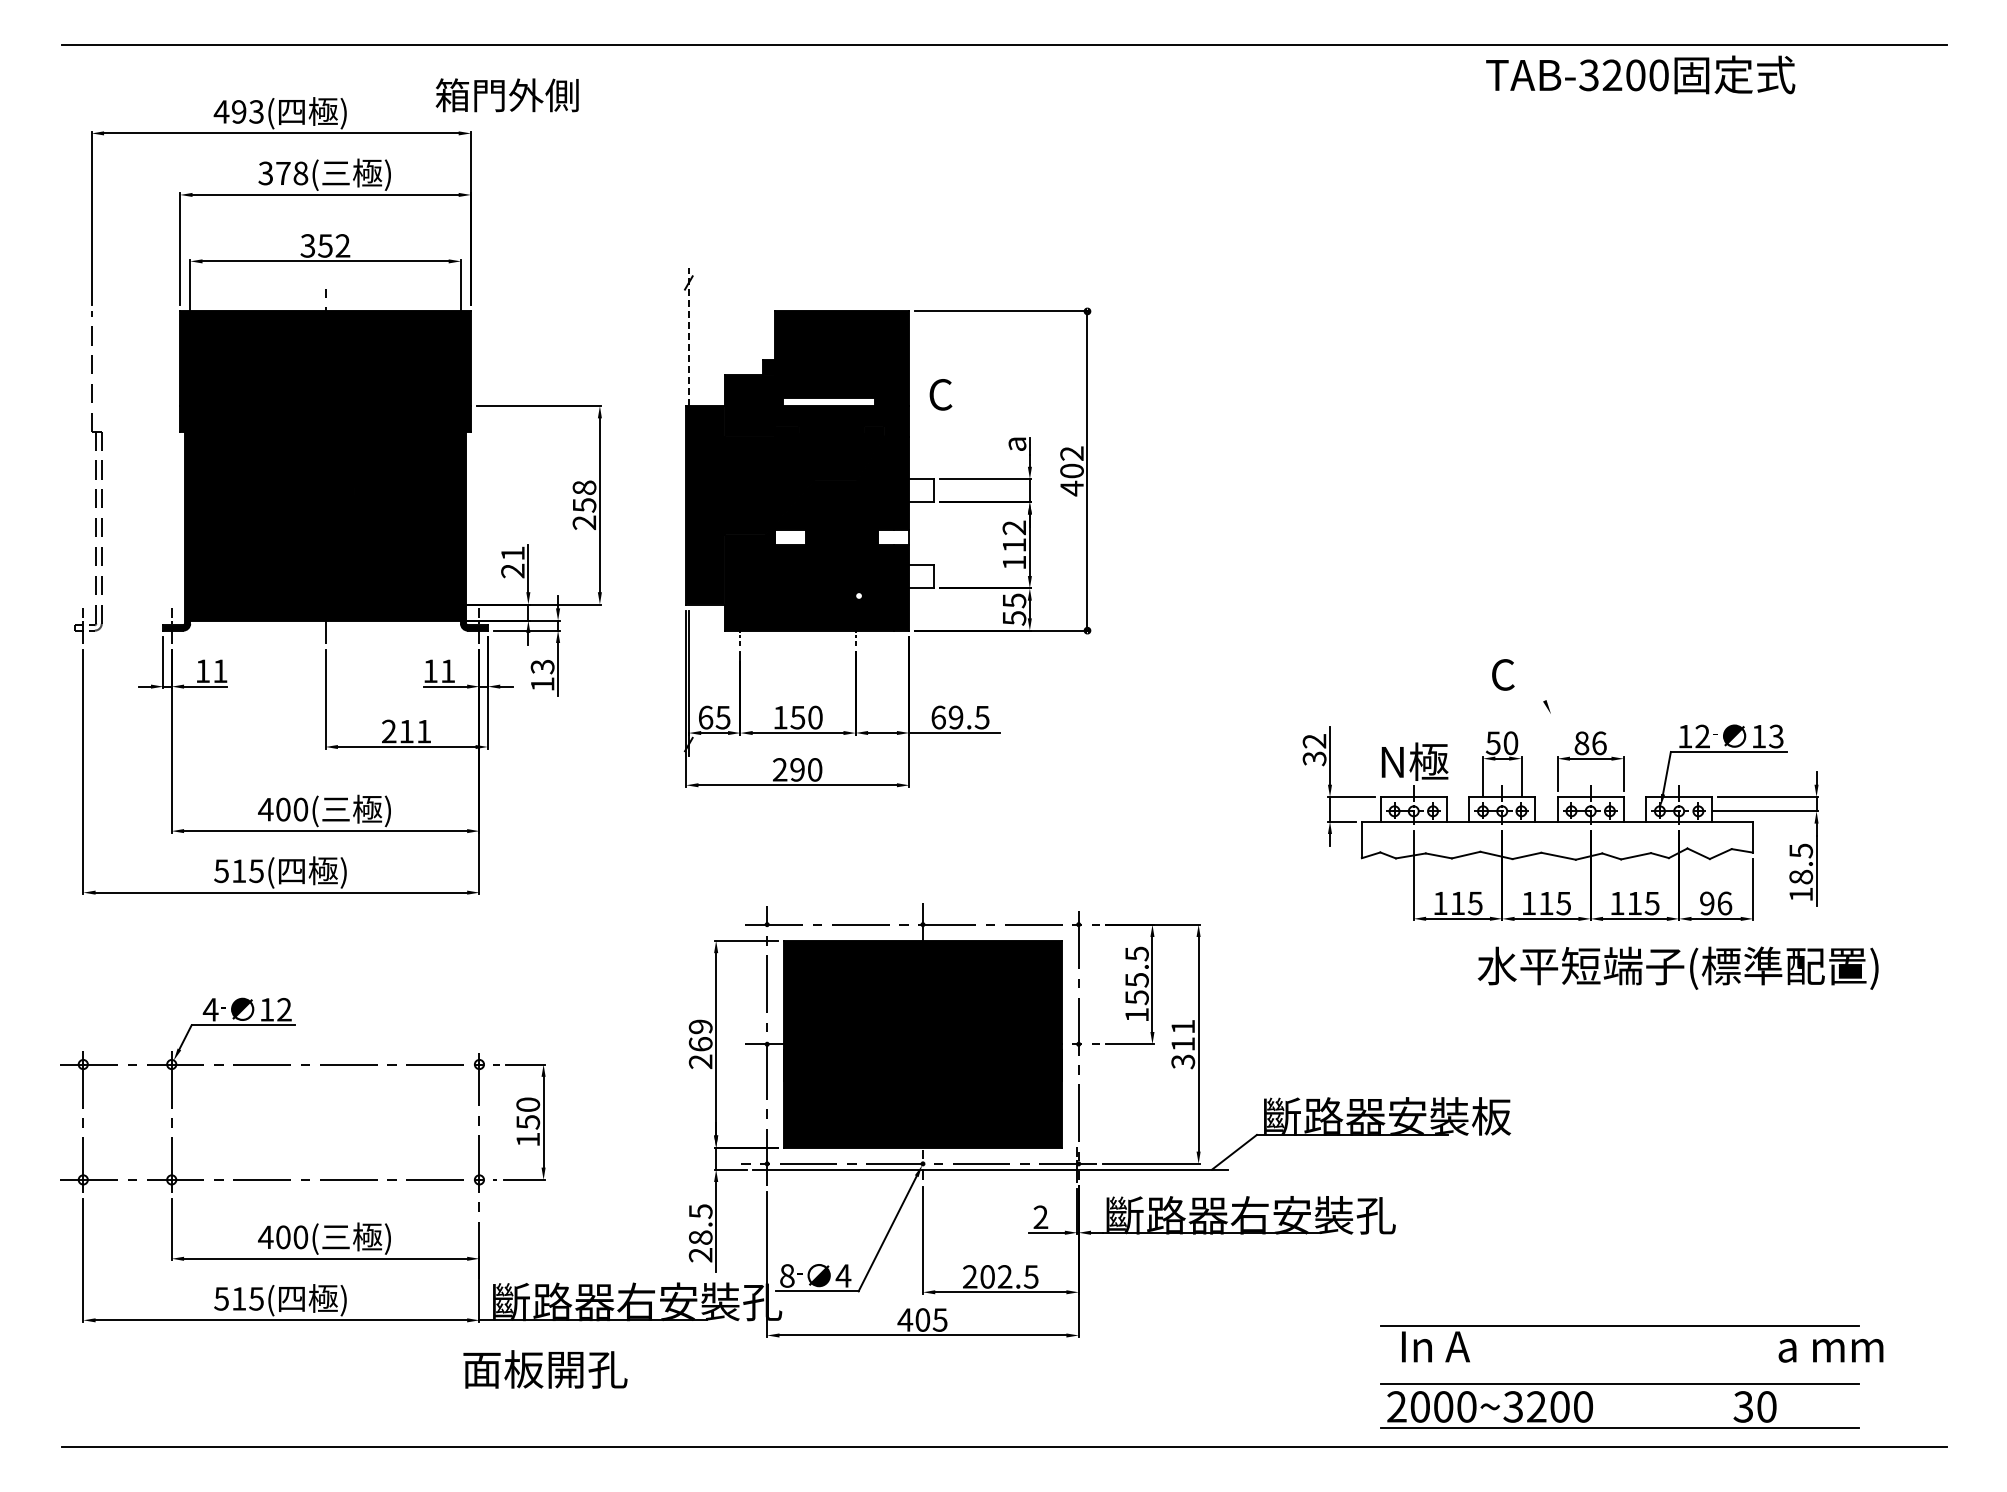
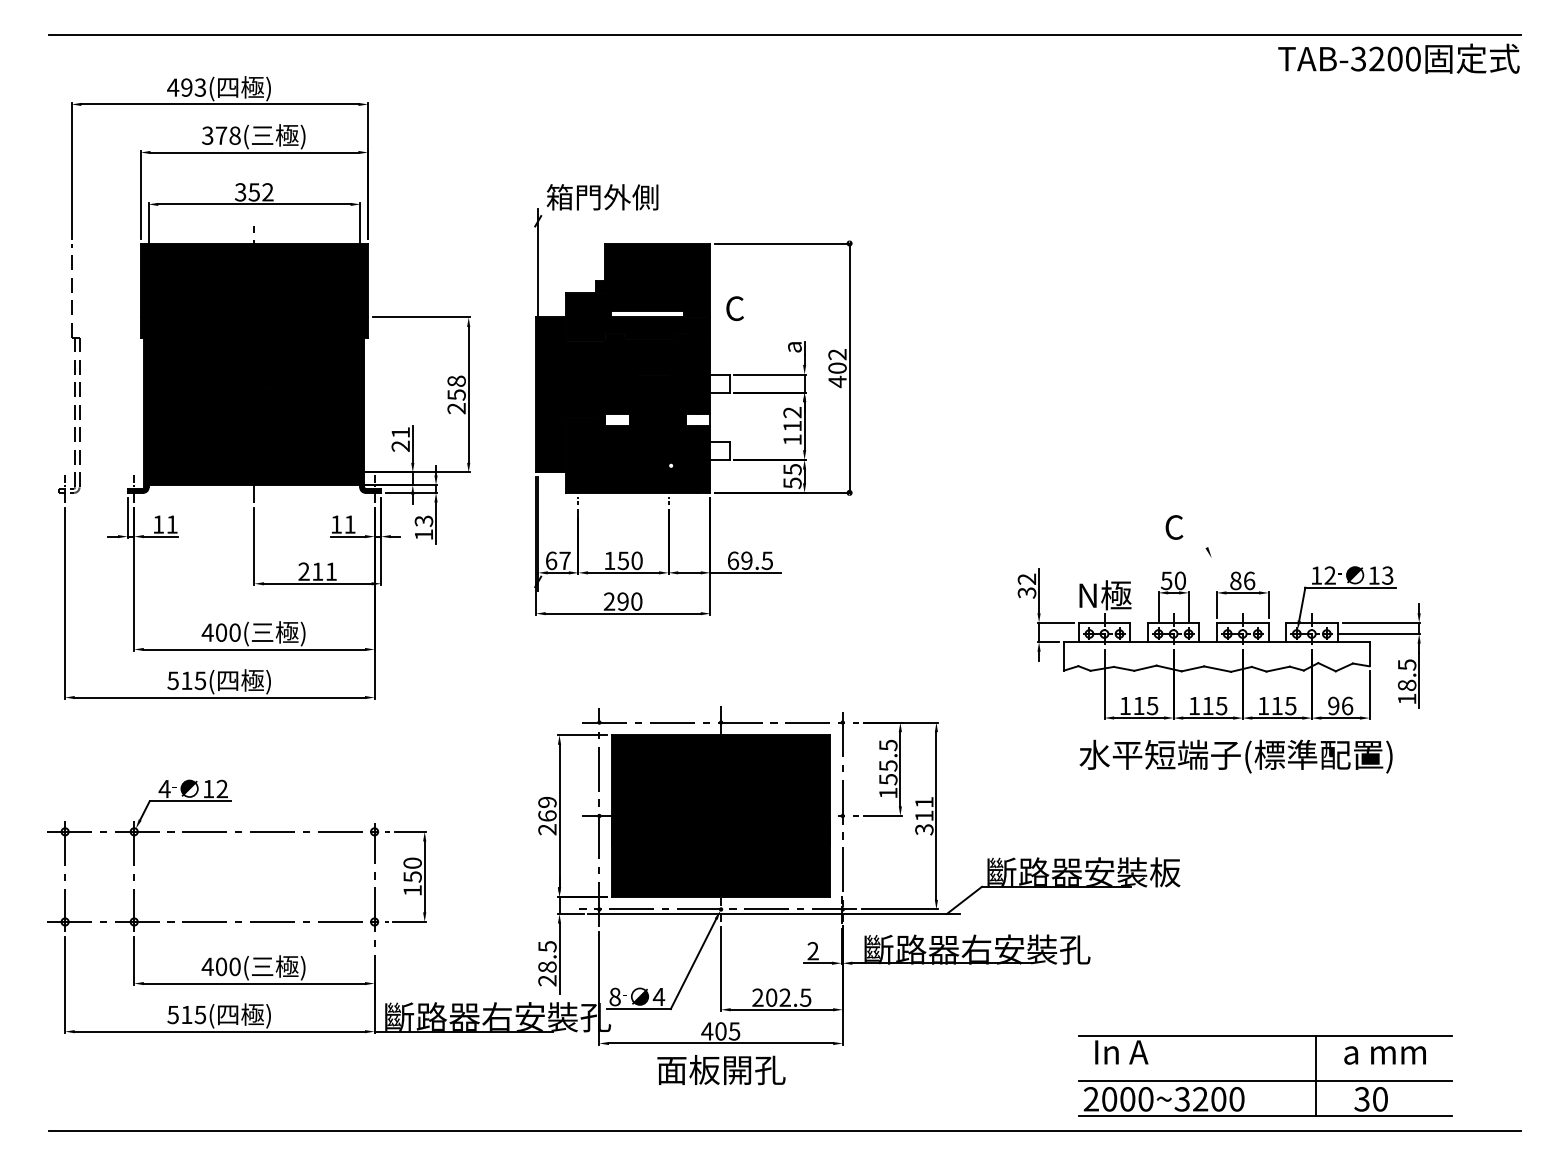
text: (1640, 74) -> (1398, 58), moved
text: (506, 95) -> (601, 197), moved
line: (688, 336) -> (537, 263), dashed -> solid
text: (722, 717) -> (564, 560), 65 -> 67
text: (1677, 967) -> (1235, 756), moved
text: (1830, 1350) -> (1384, 1055), moved
text: (545, 1369) -> (721, 1070), moved
line: (1684, 1376) -> (1315, 1075), added

